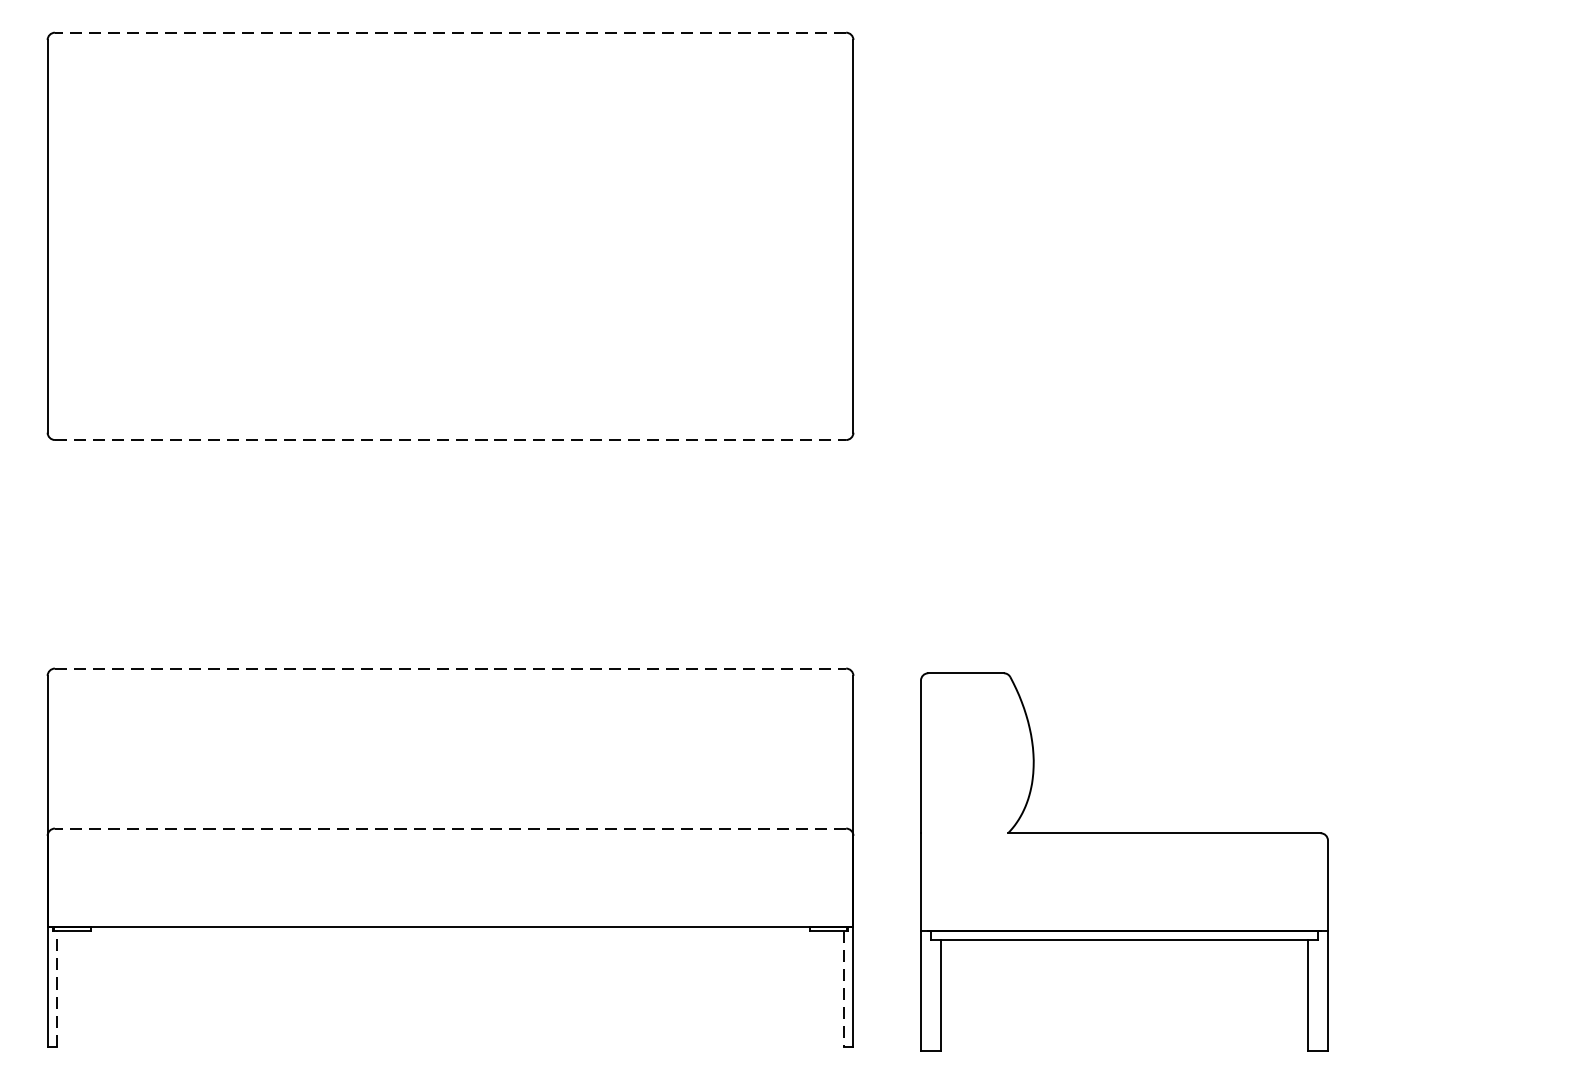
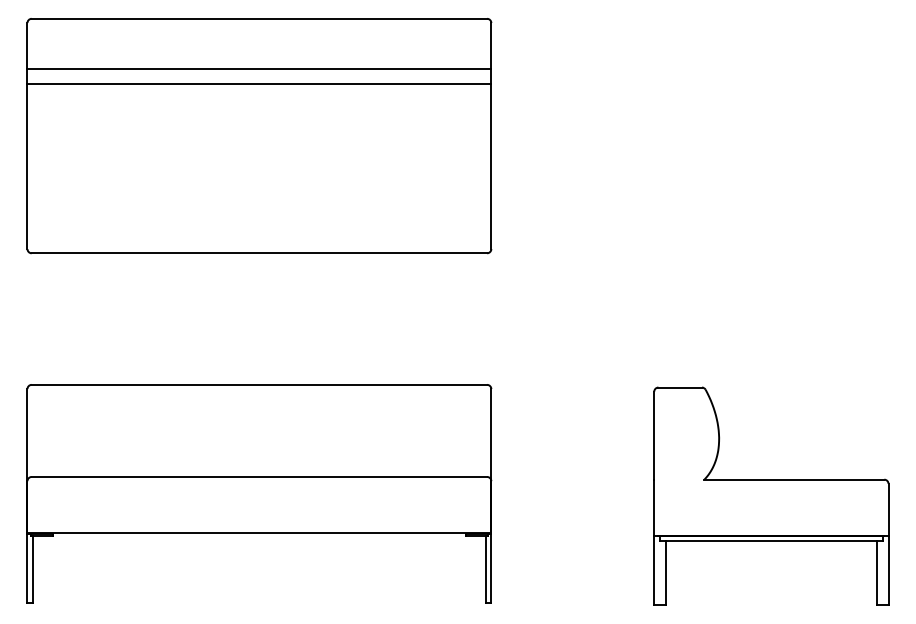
line: (450, 32) -> (259, 18), dashed -> solid
line: (450, 120) -> (259, 69), added
line: (450, 145) -> (259, 83), added
line: (450, 440) -> (259, 253), dashed -> solid
line: (450, 667) -> (259, 384), dashed -> solid
line: (450, 827) -> (259, 476), dashed -> solid
part: (1124, 860) -> (771, 495), moved
line: (56, 987) -> (32, 568), dashed -> solid
line: (845, 989) -> (486, 569), dashed -> solid

